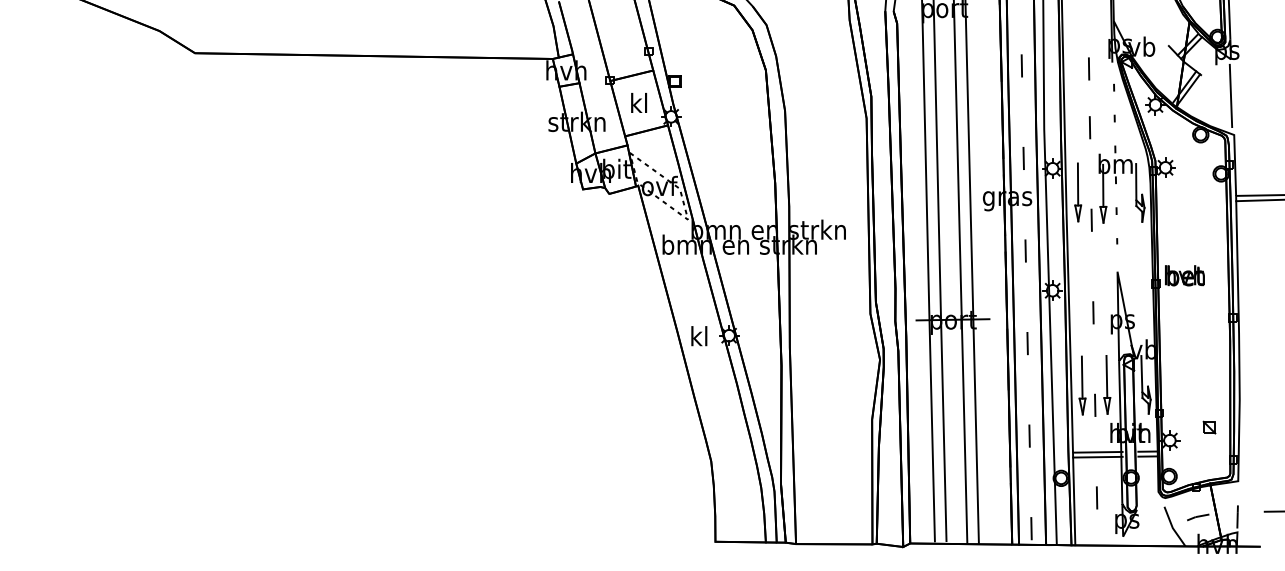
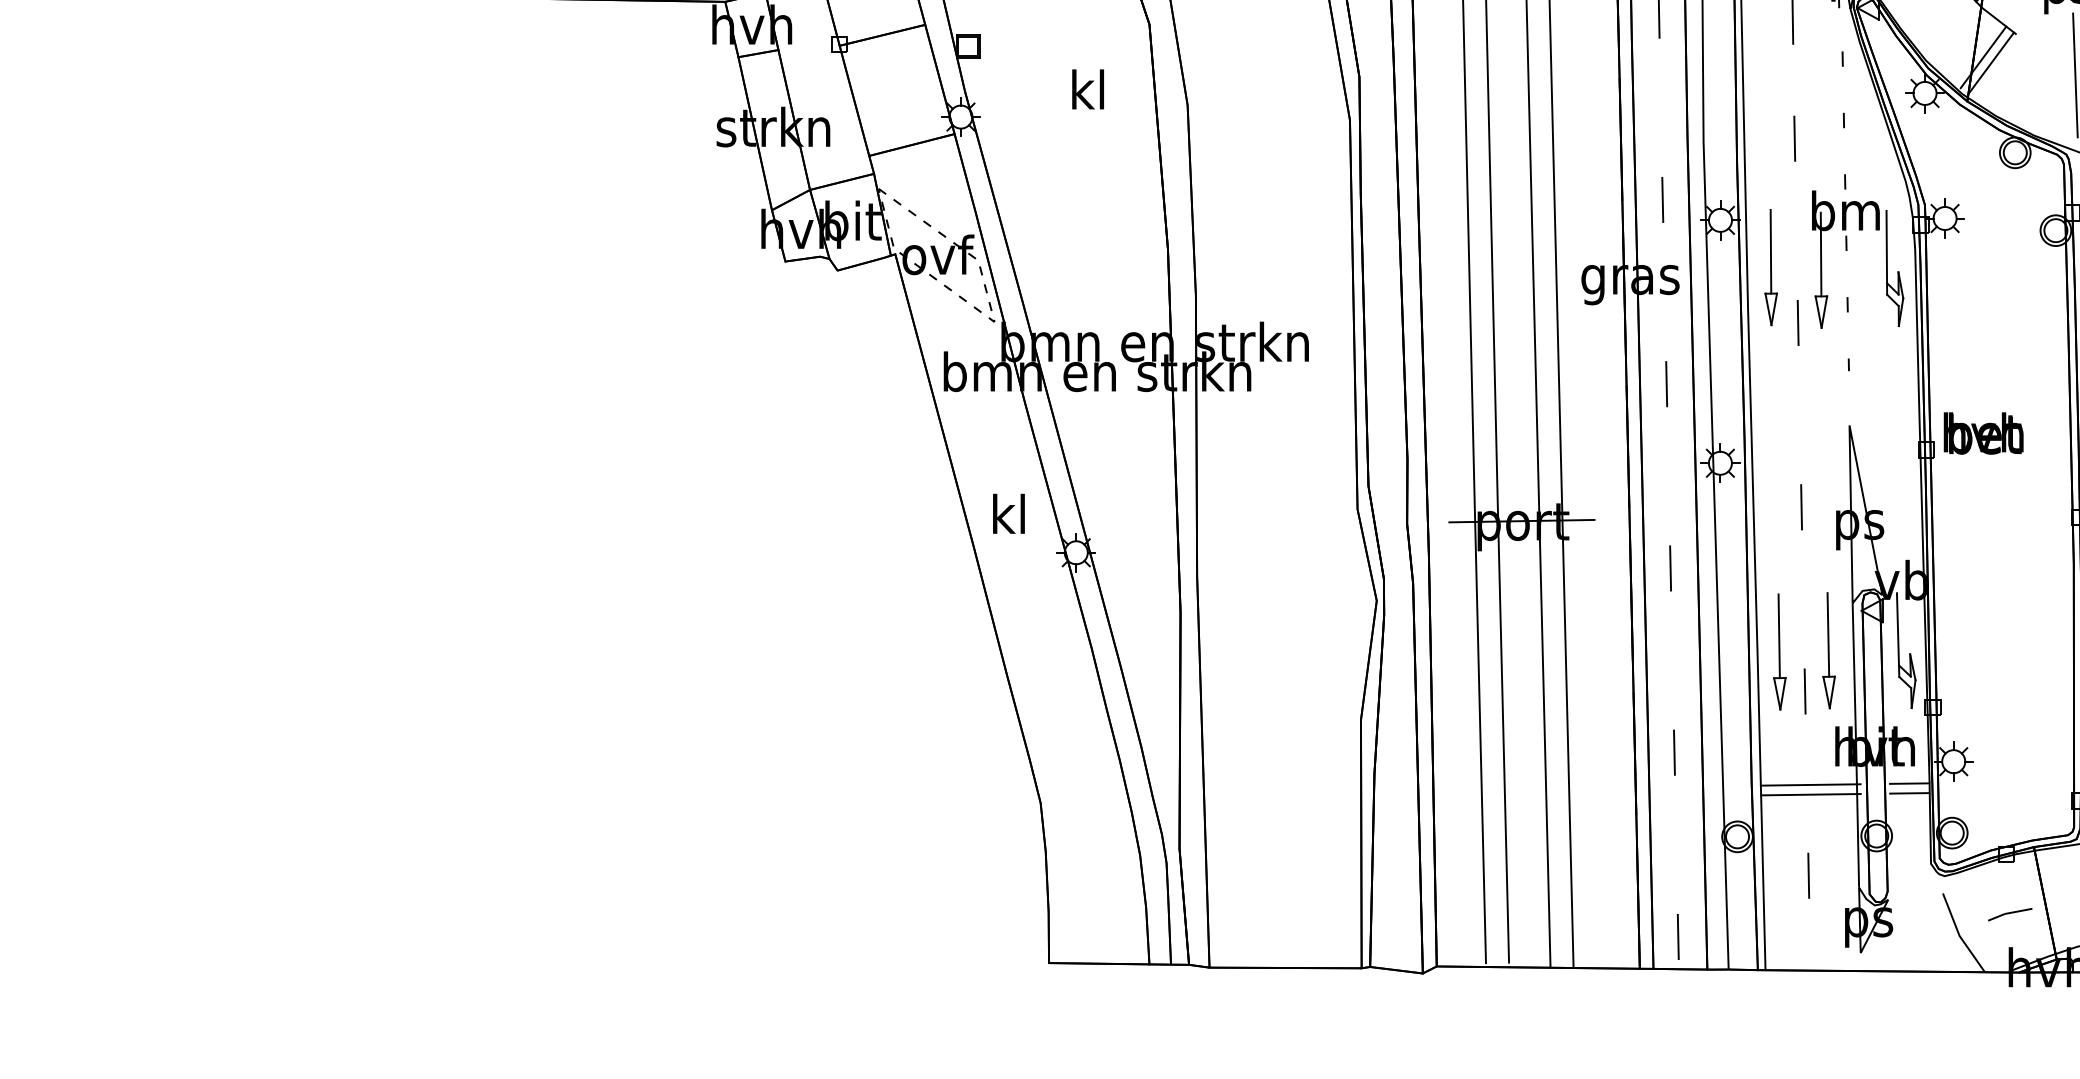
text: (638, 102) -> (1086, 88), moved
text: (699, 336) -> (1009, 514), moved
part: (1209, 427) -> (2032, 735), removed

